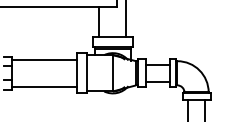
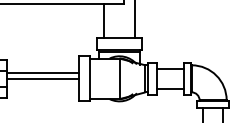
line: (44, 59) -> (42, 79), moved
line: (44, 86) -> (42, 72), moved

